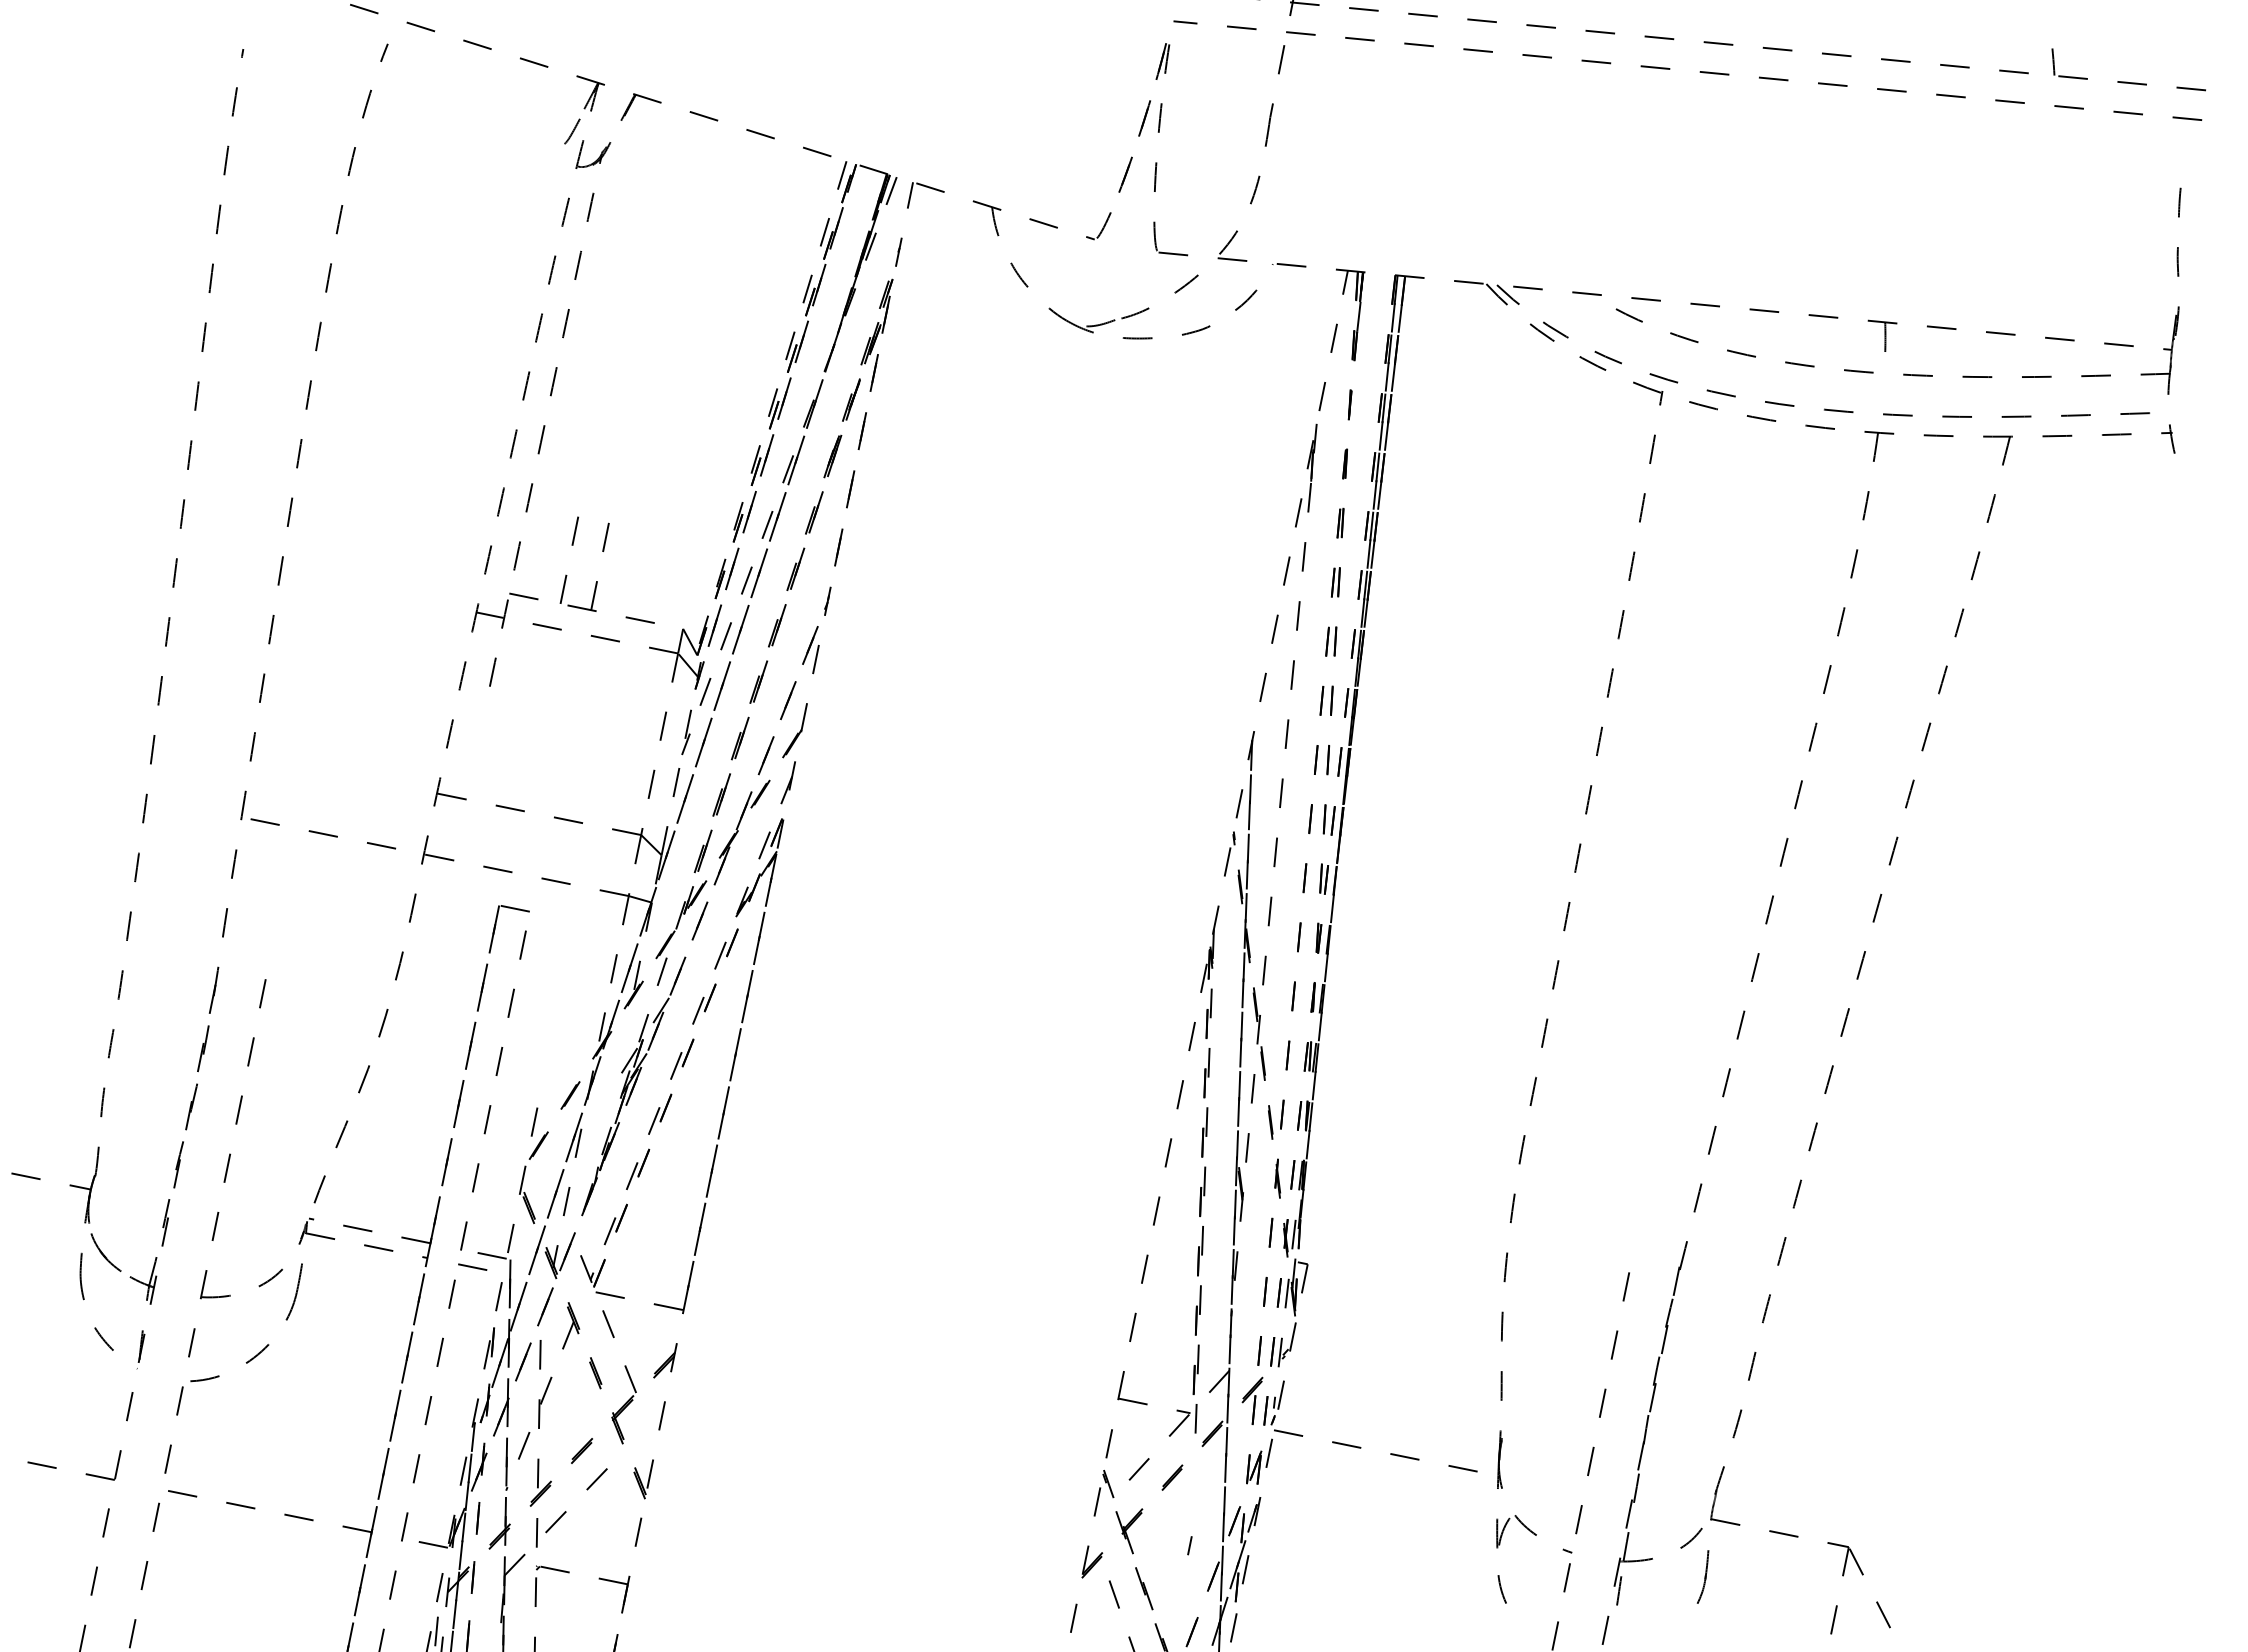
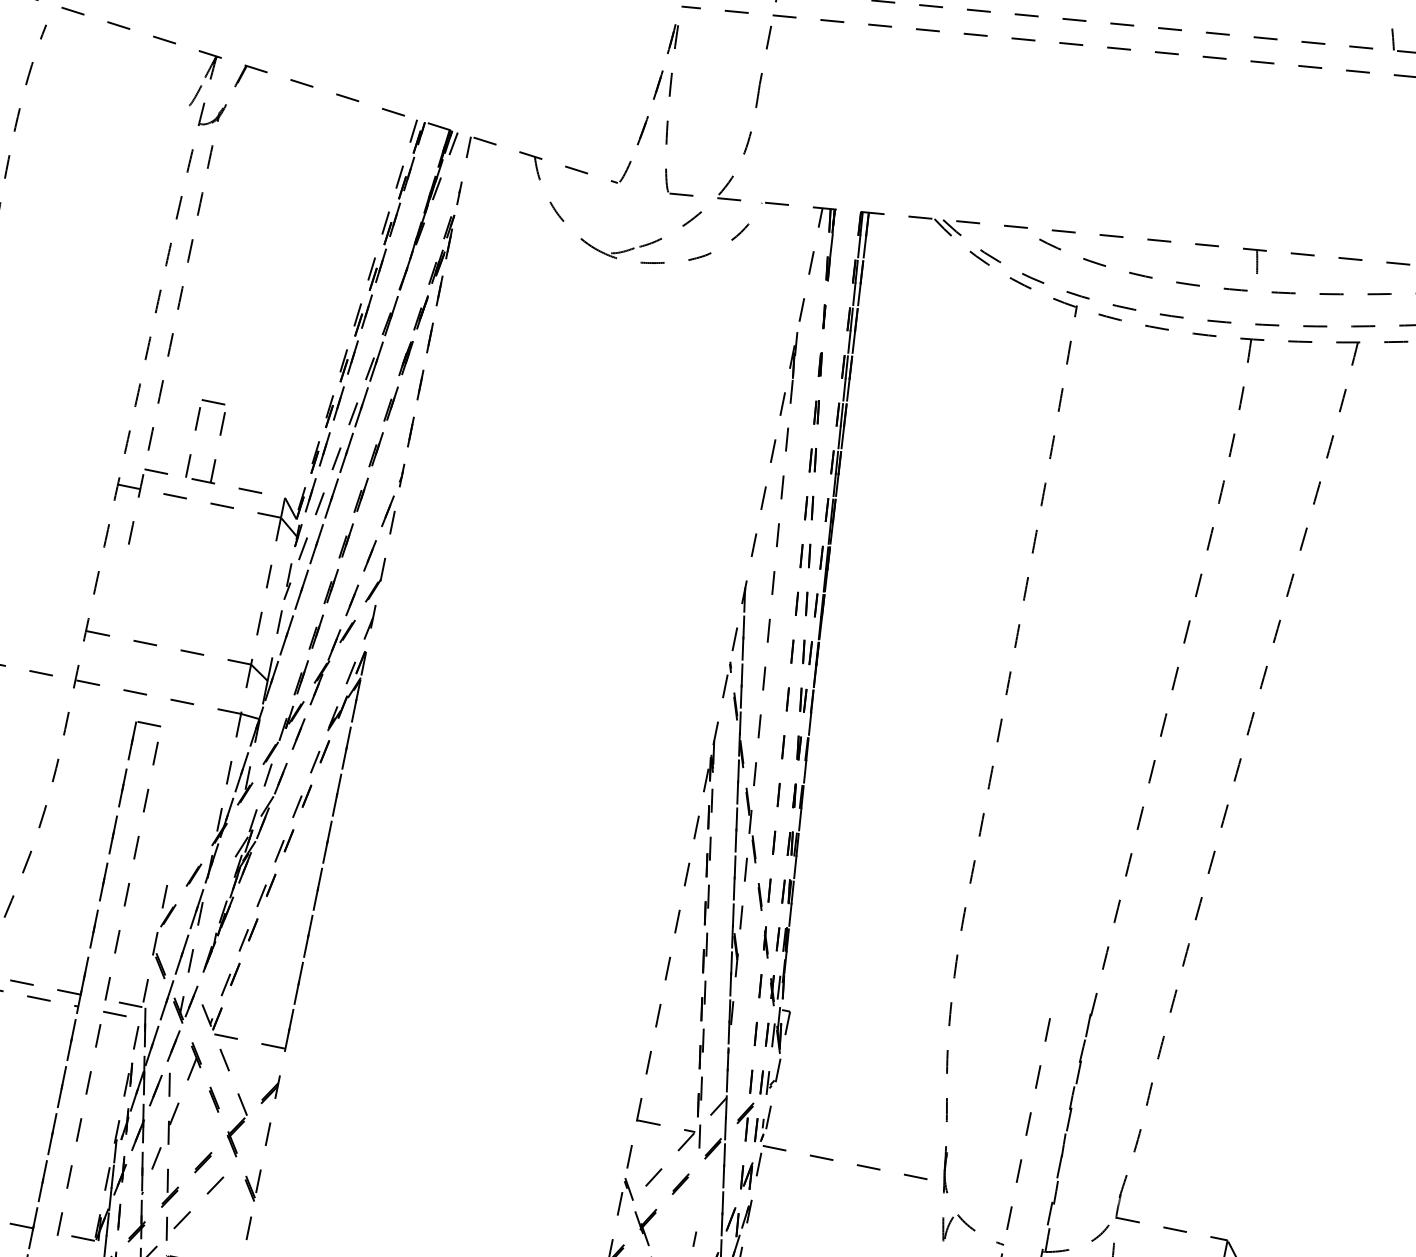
line: (595, 510) -> (214, 402), added

